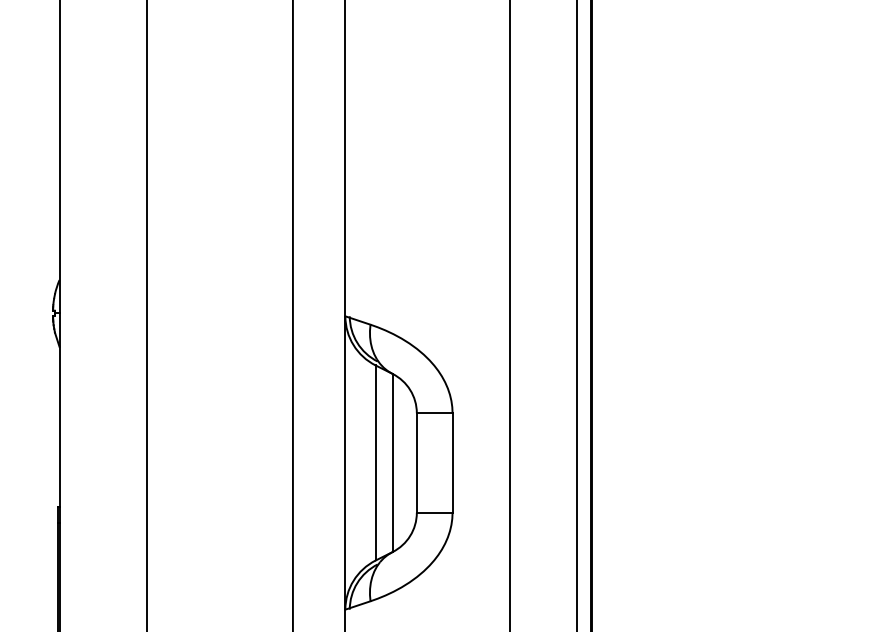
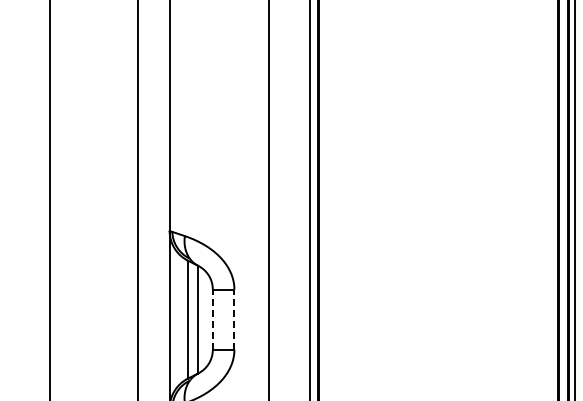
line: (416, 462) -> (212, 319), solid -> dashed
line: (452, 462) -> (234, 319), solid -> dashed

